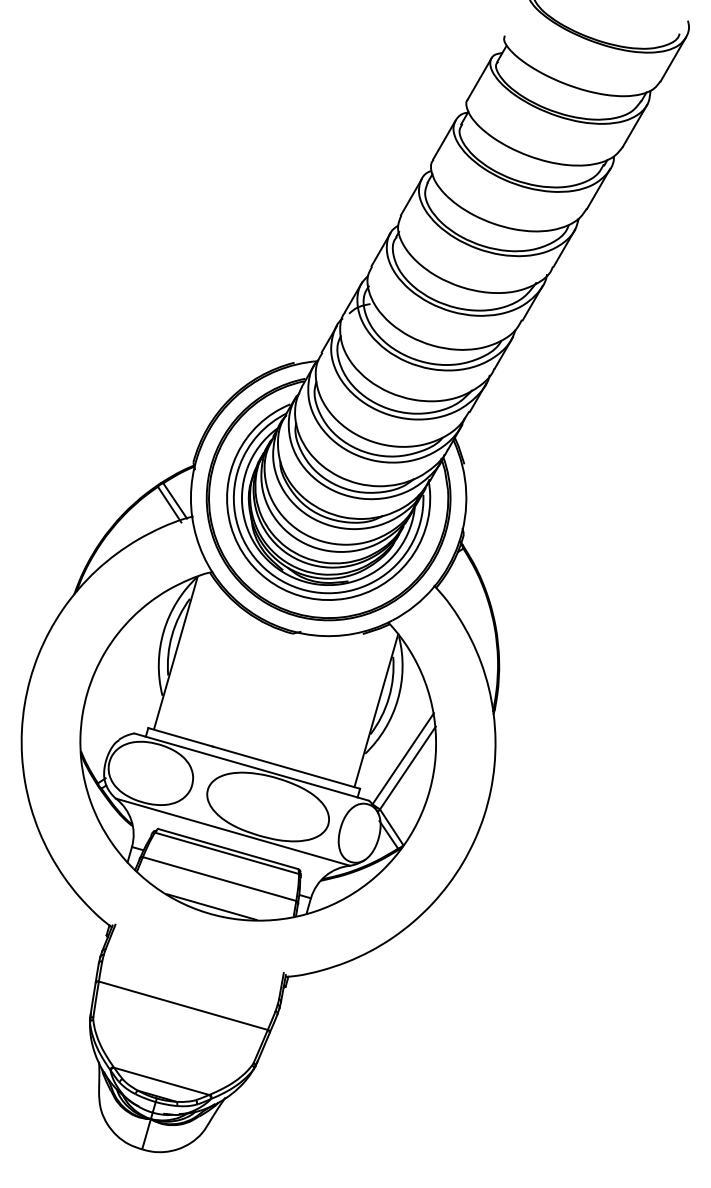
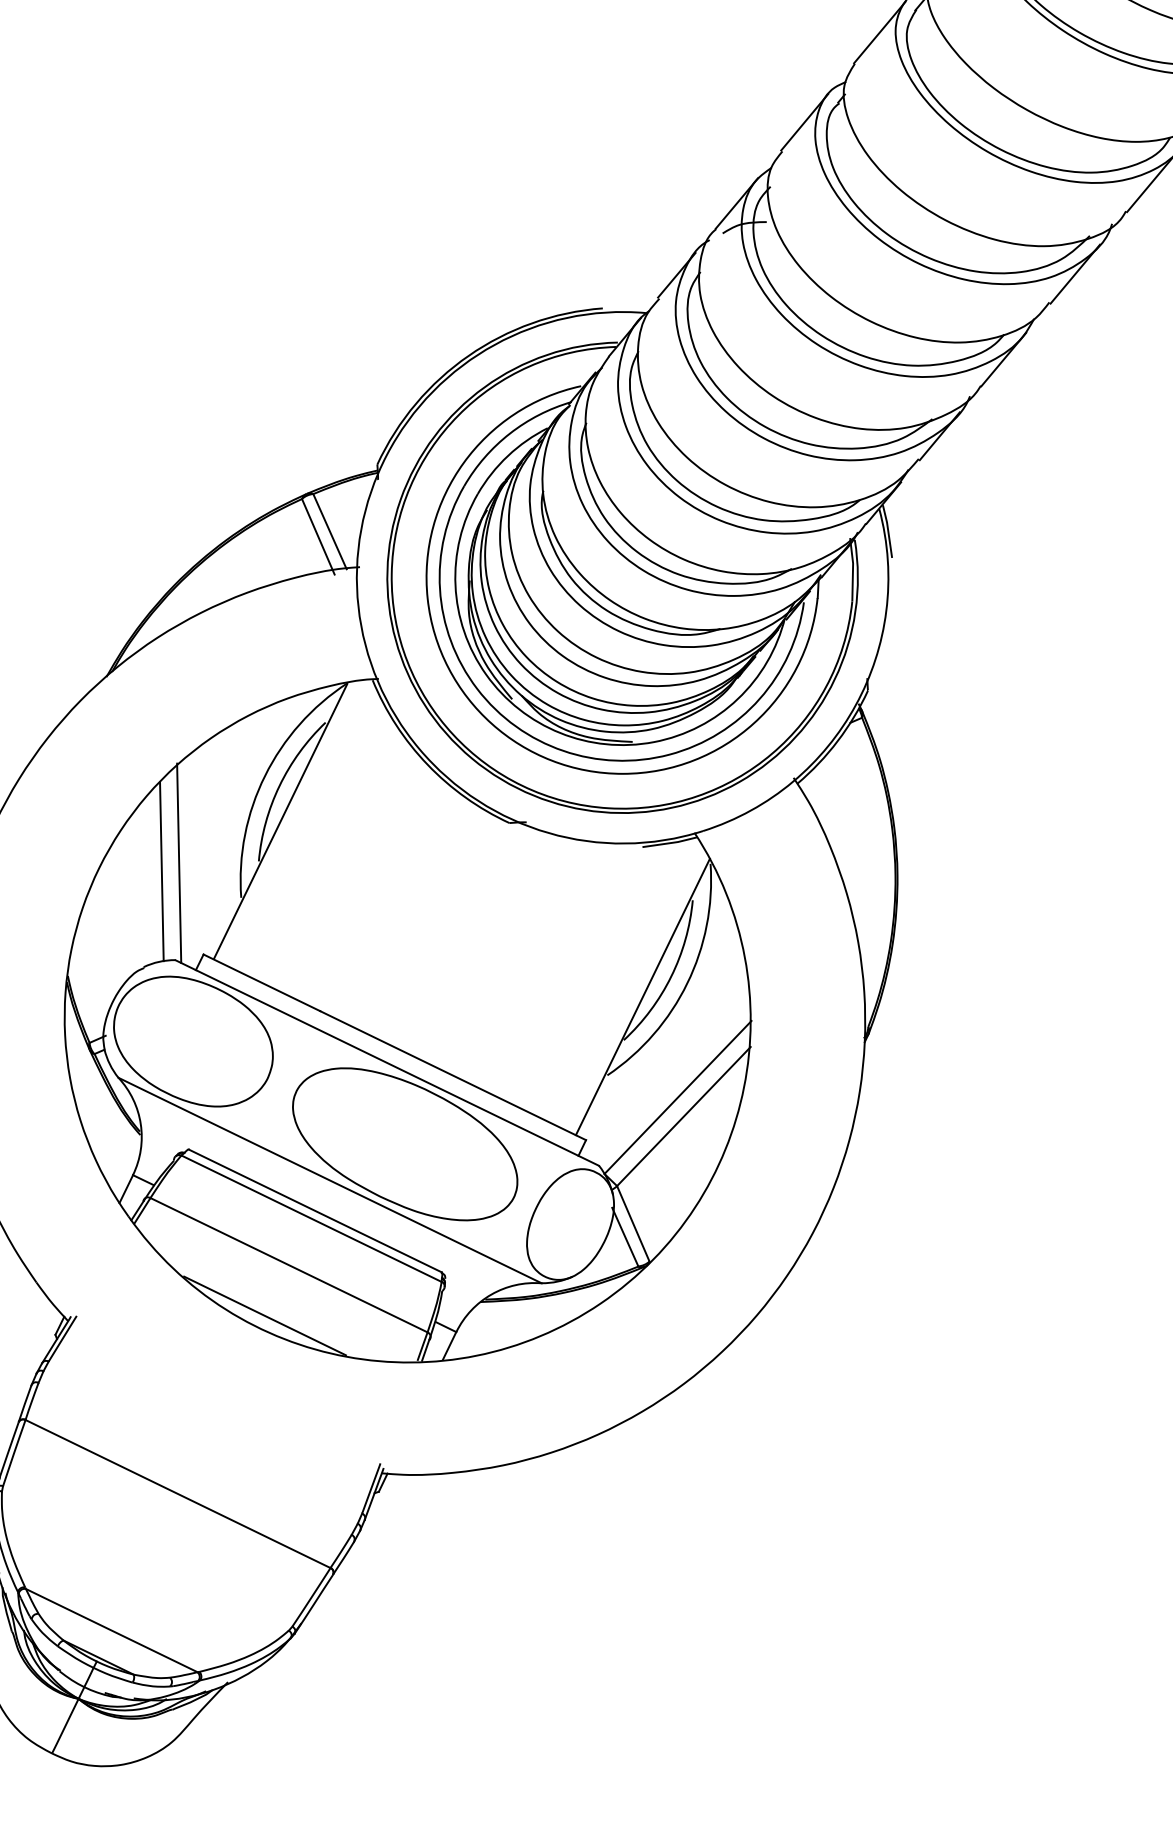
line: (127, 683) -> (178, 862), added
line: (119, 689) -> (161, 871), added

